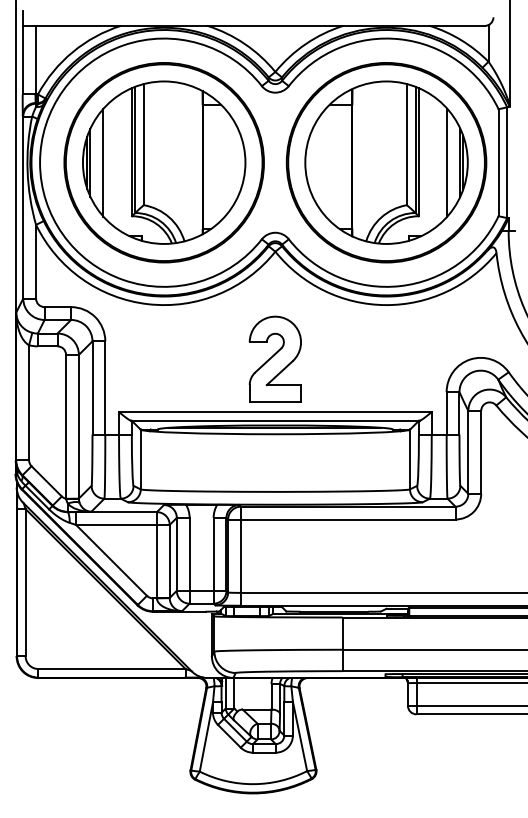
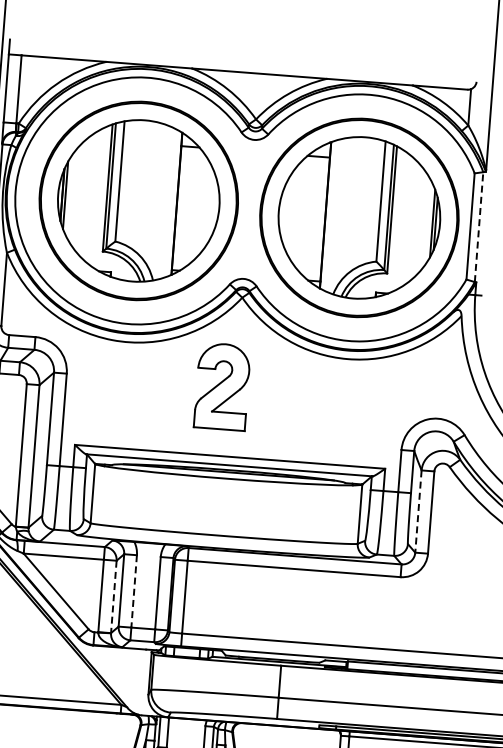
line: (103, 162) -> (78, 196), removed
line: (447, 162) -> (419, 222), removed
line: (507, 162) -> (479, 226), solid -> dashed
part: (274, 358) -> (221, 385), moved
line: (468, 452) -> (418, 511), solid -> dashed
line: (189, 554) -> (134, 591), solid -> dashed
line: (169, 561) -> (113, 596), solid -> dashed

